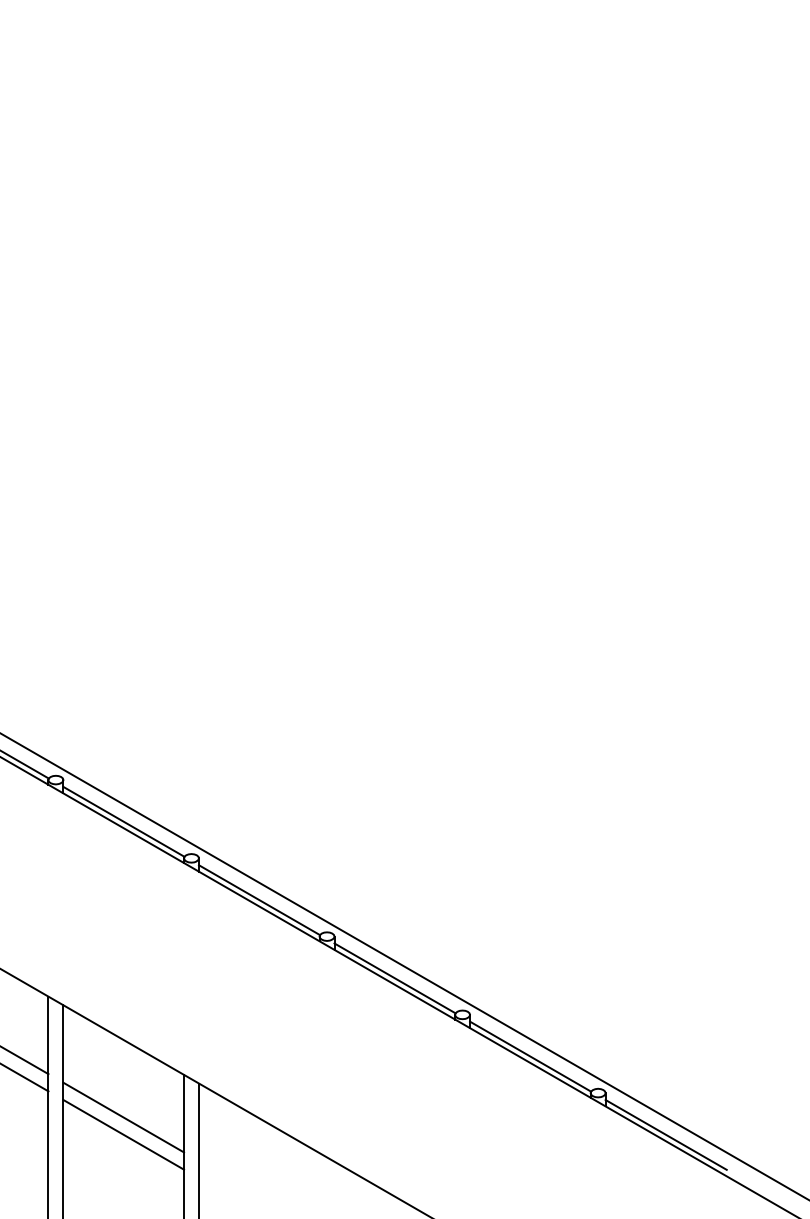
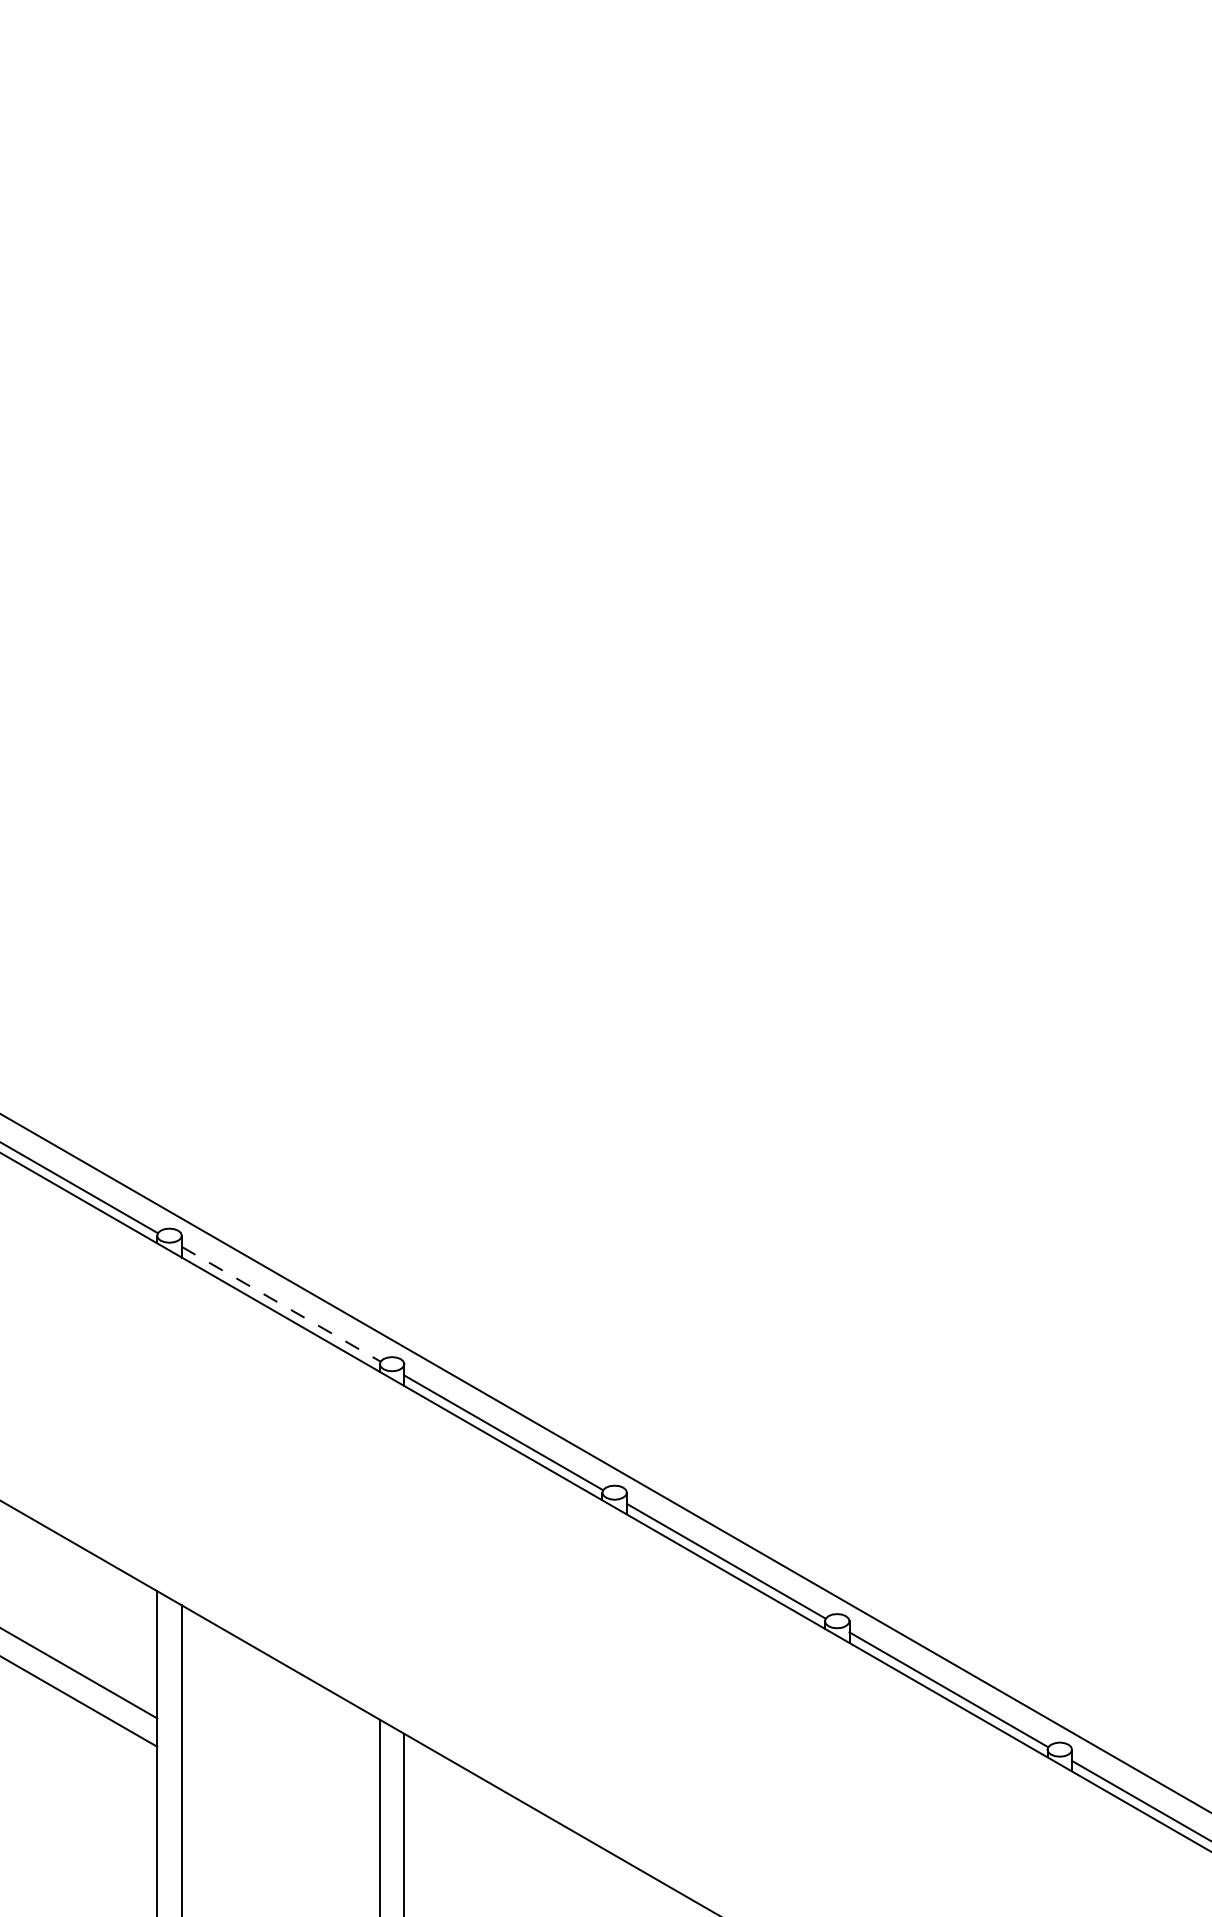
line: (123, 821) -> (280, 1303), solid -> dashed
line: (123, 1117) -> (280, 1789), removed
line: (123, 1134) -> (280, 1817), removed

